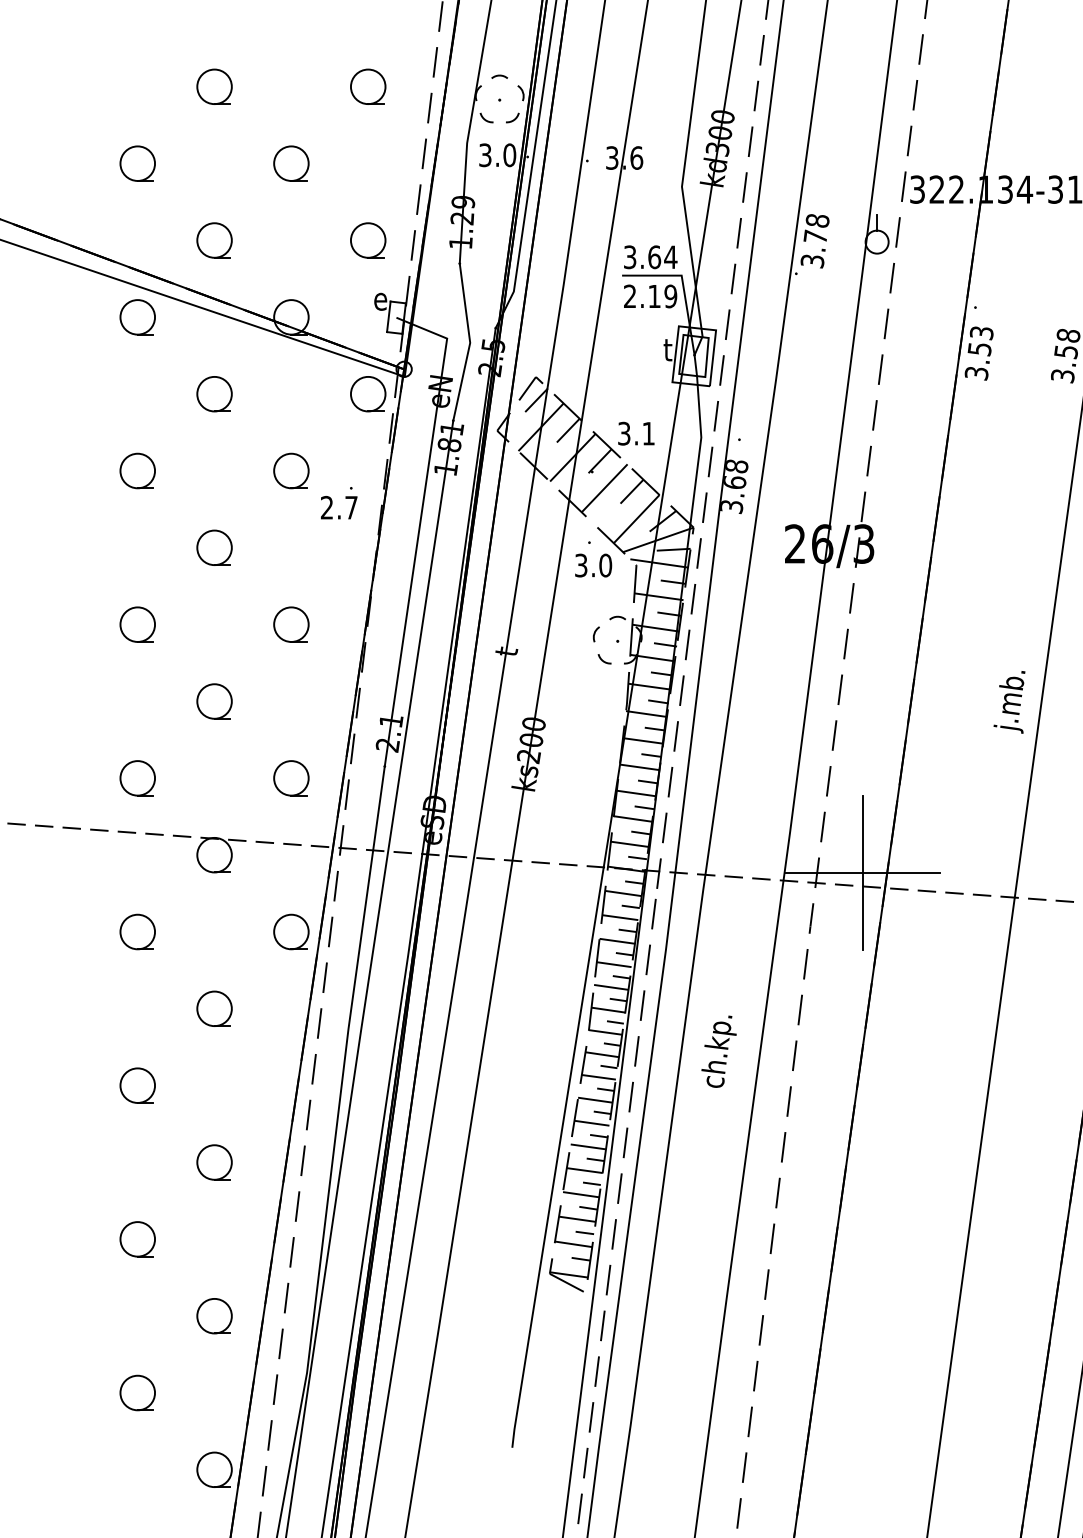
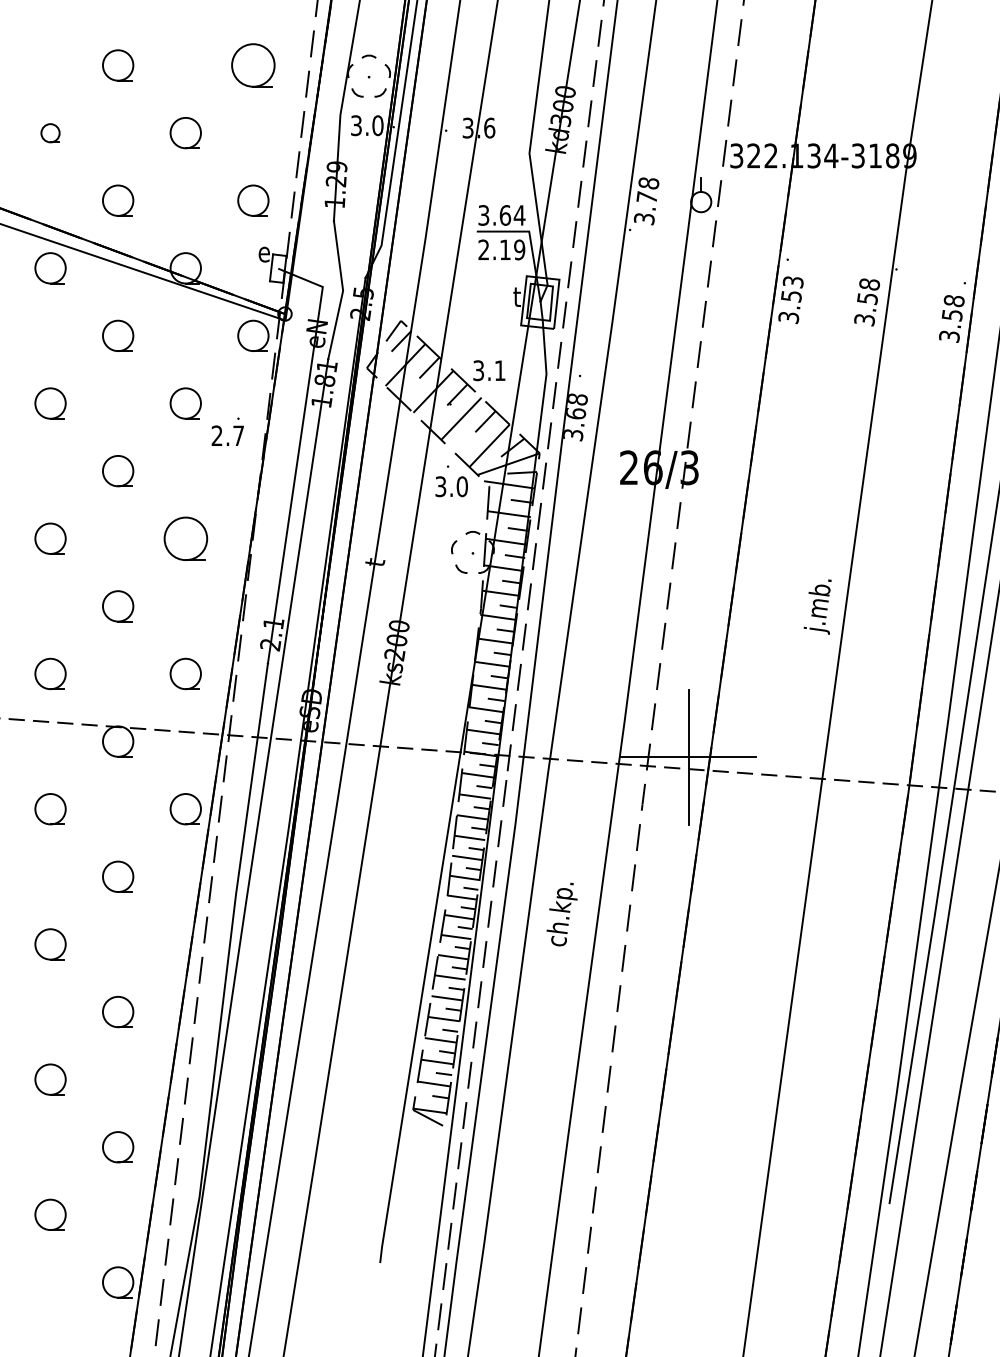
part: (368, 86) -> (253, 65), size x1.4
part: (137, 164) -> (50, 133), size x0.6
part: (291, 624) -> (185, 538), size x1.4

